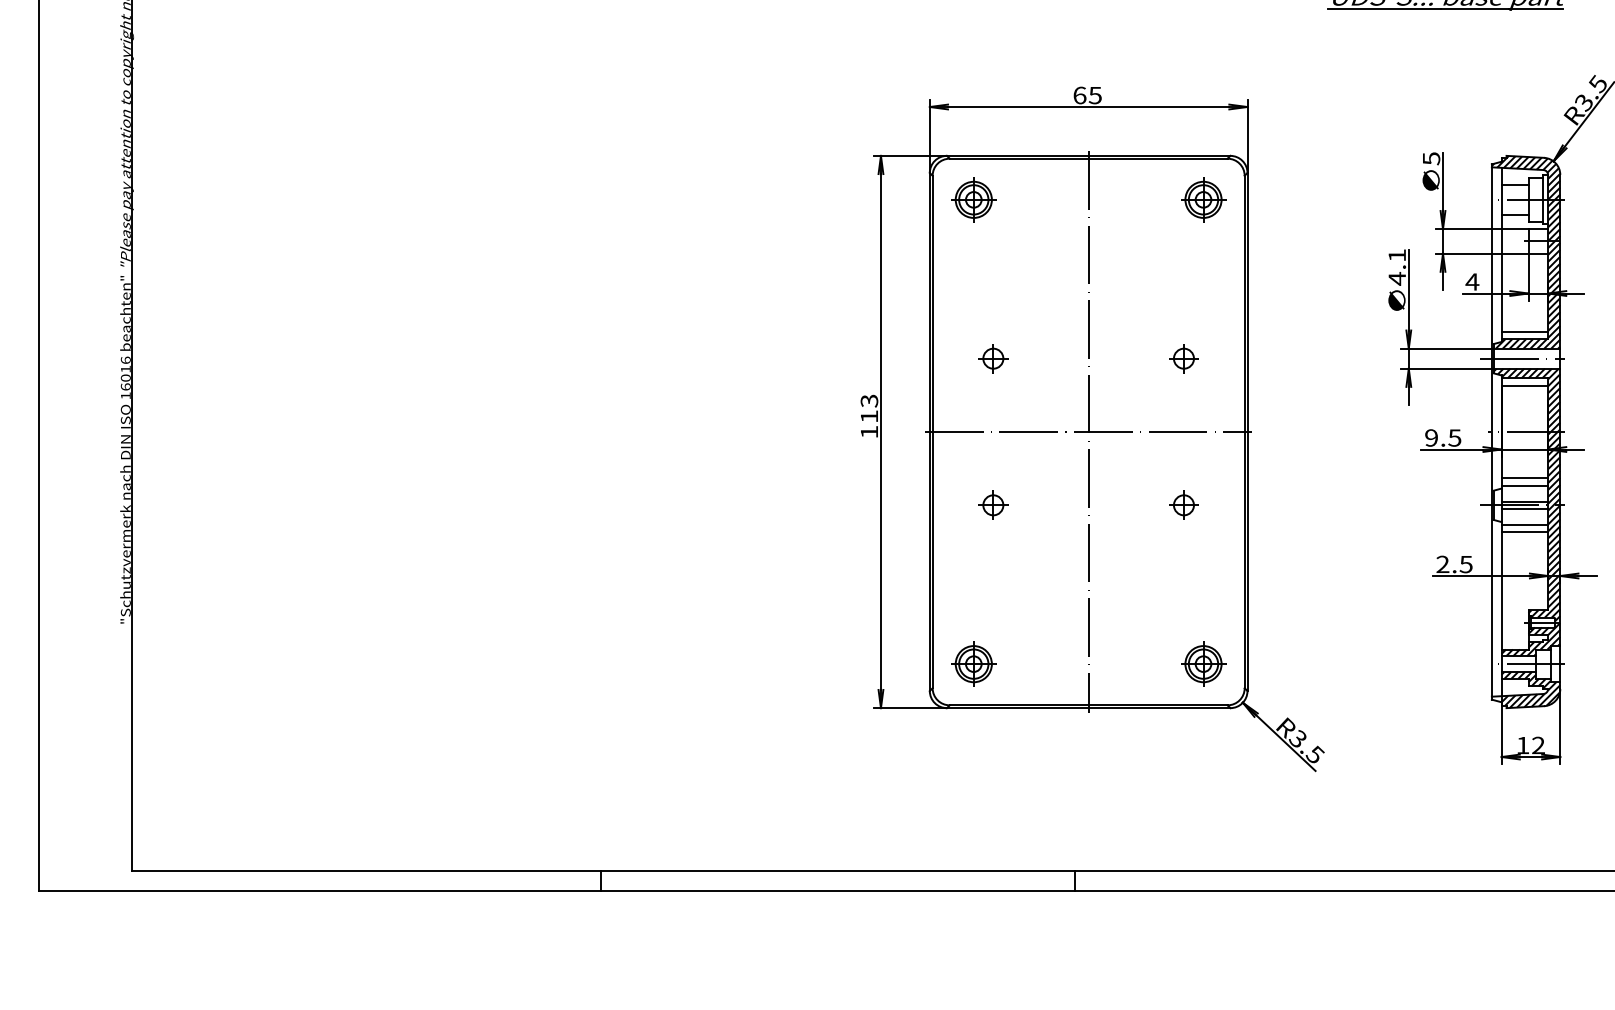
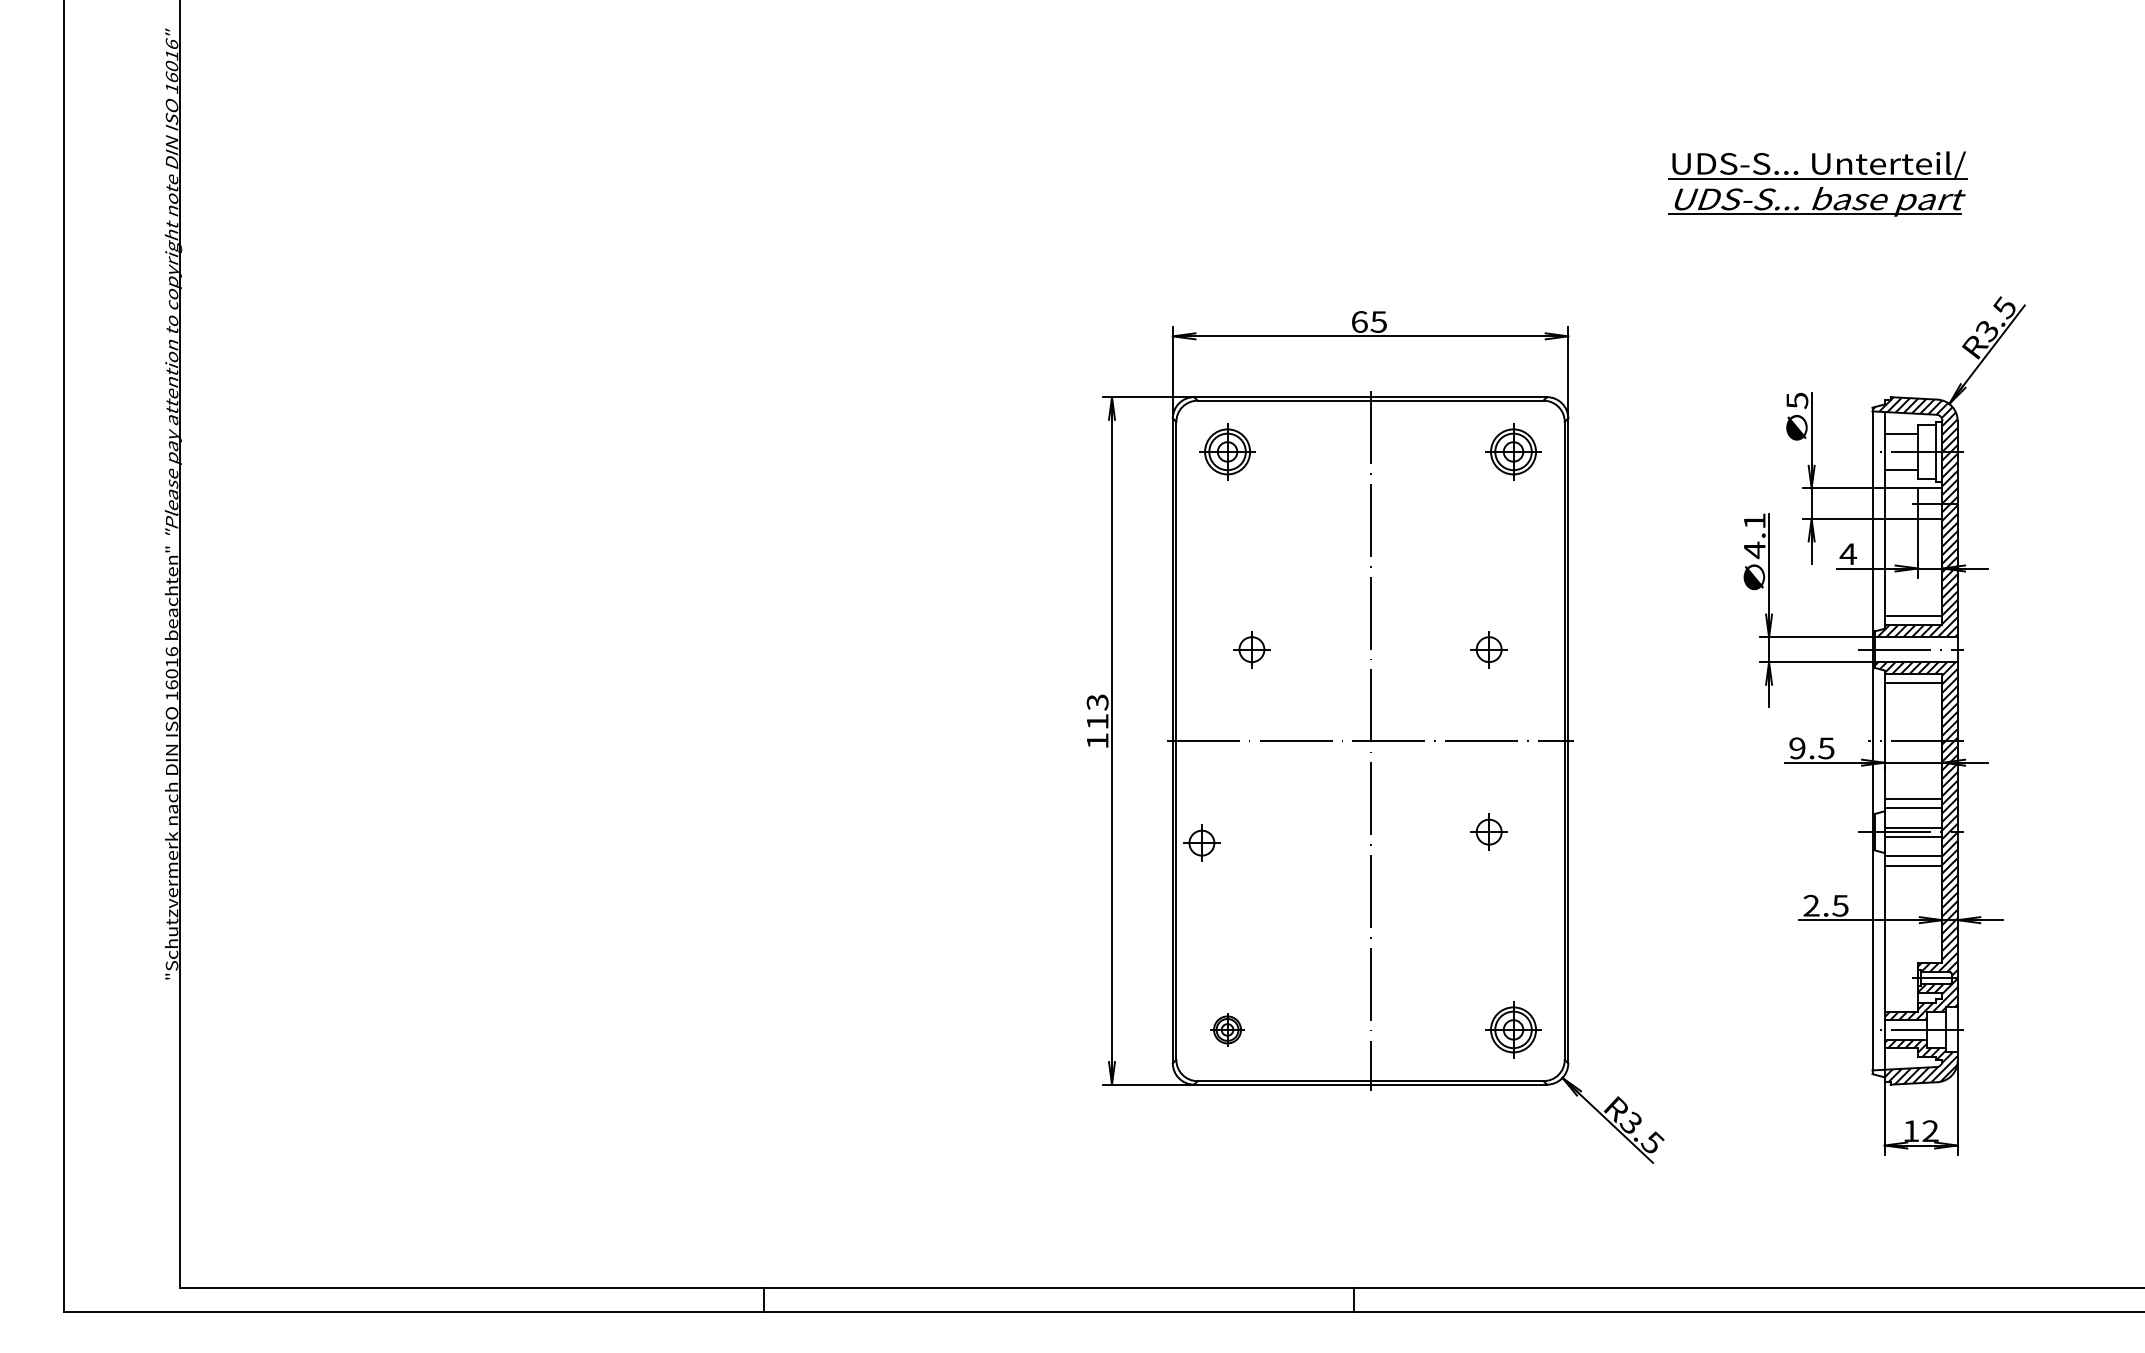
part: (993, 504) -> (1201, 842), moved
part: (973, 663) -> (1227, 1029), size x0.6

